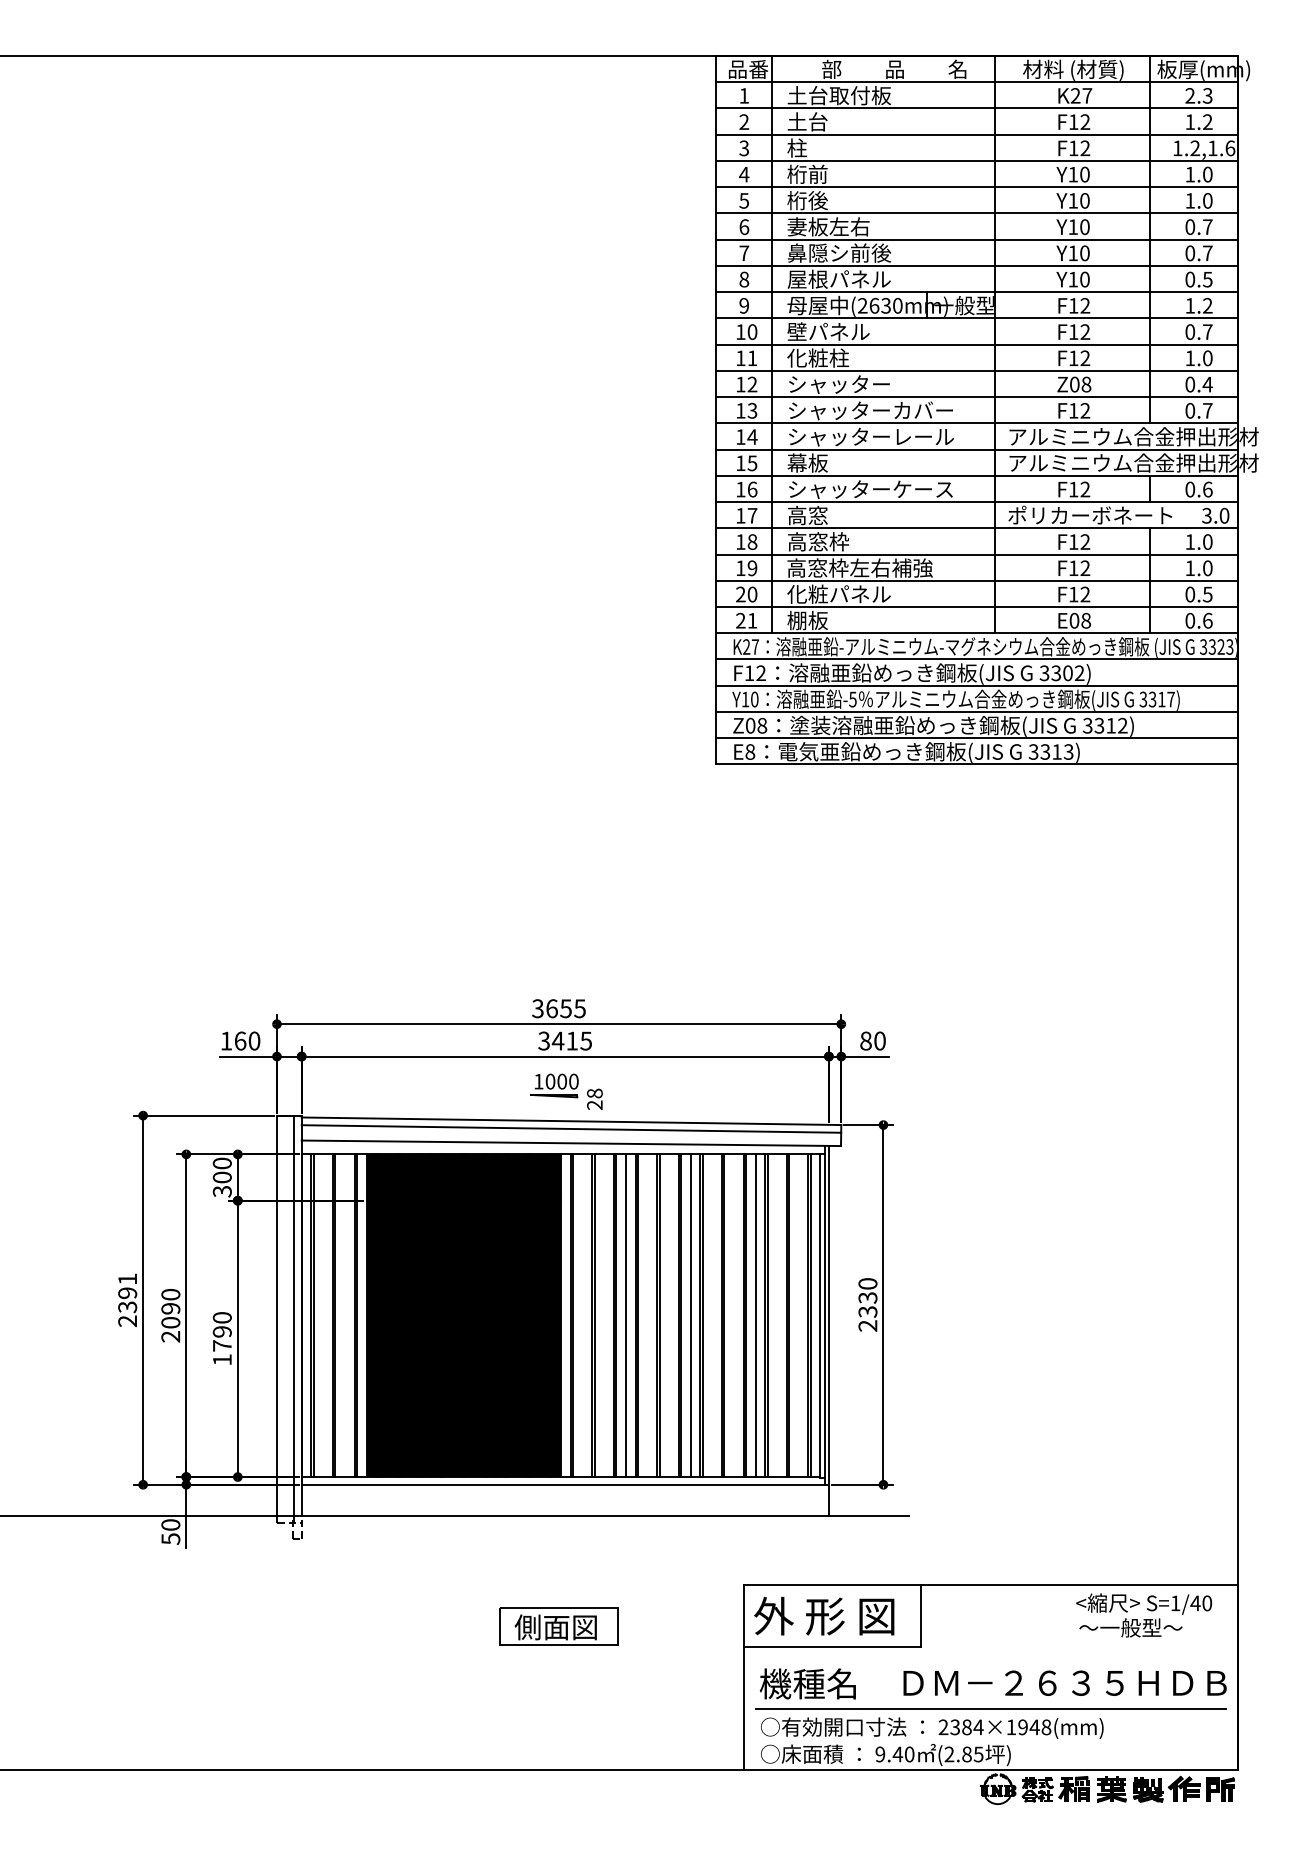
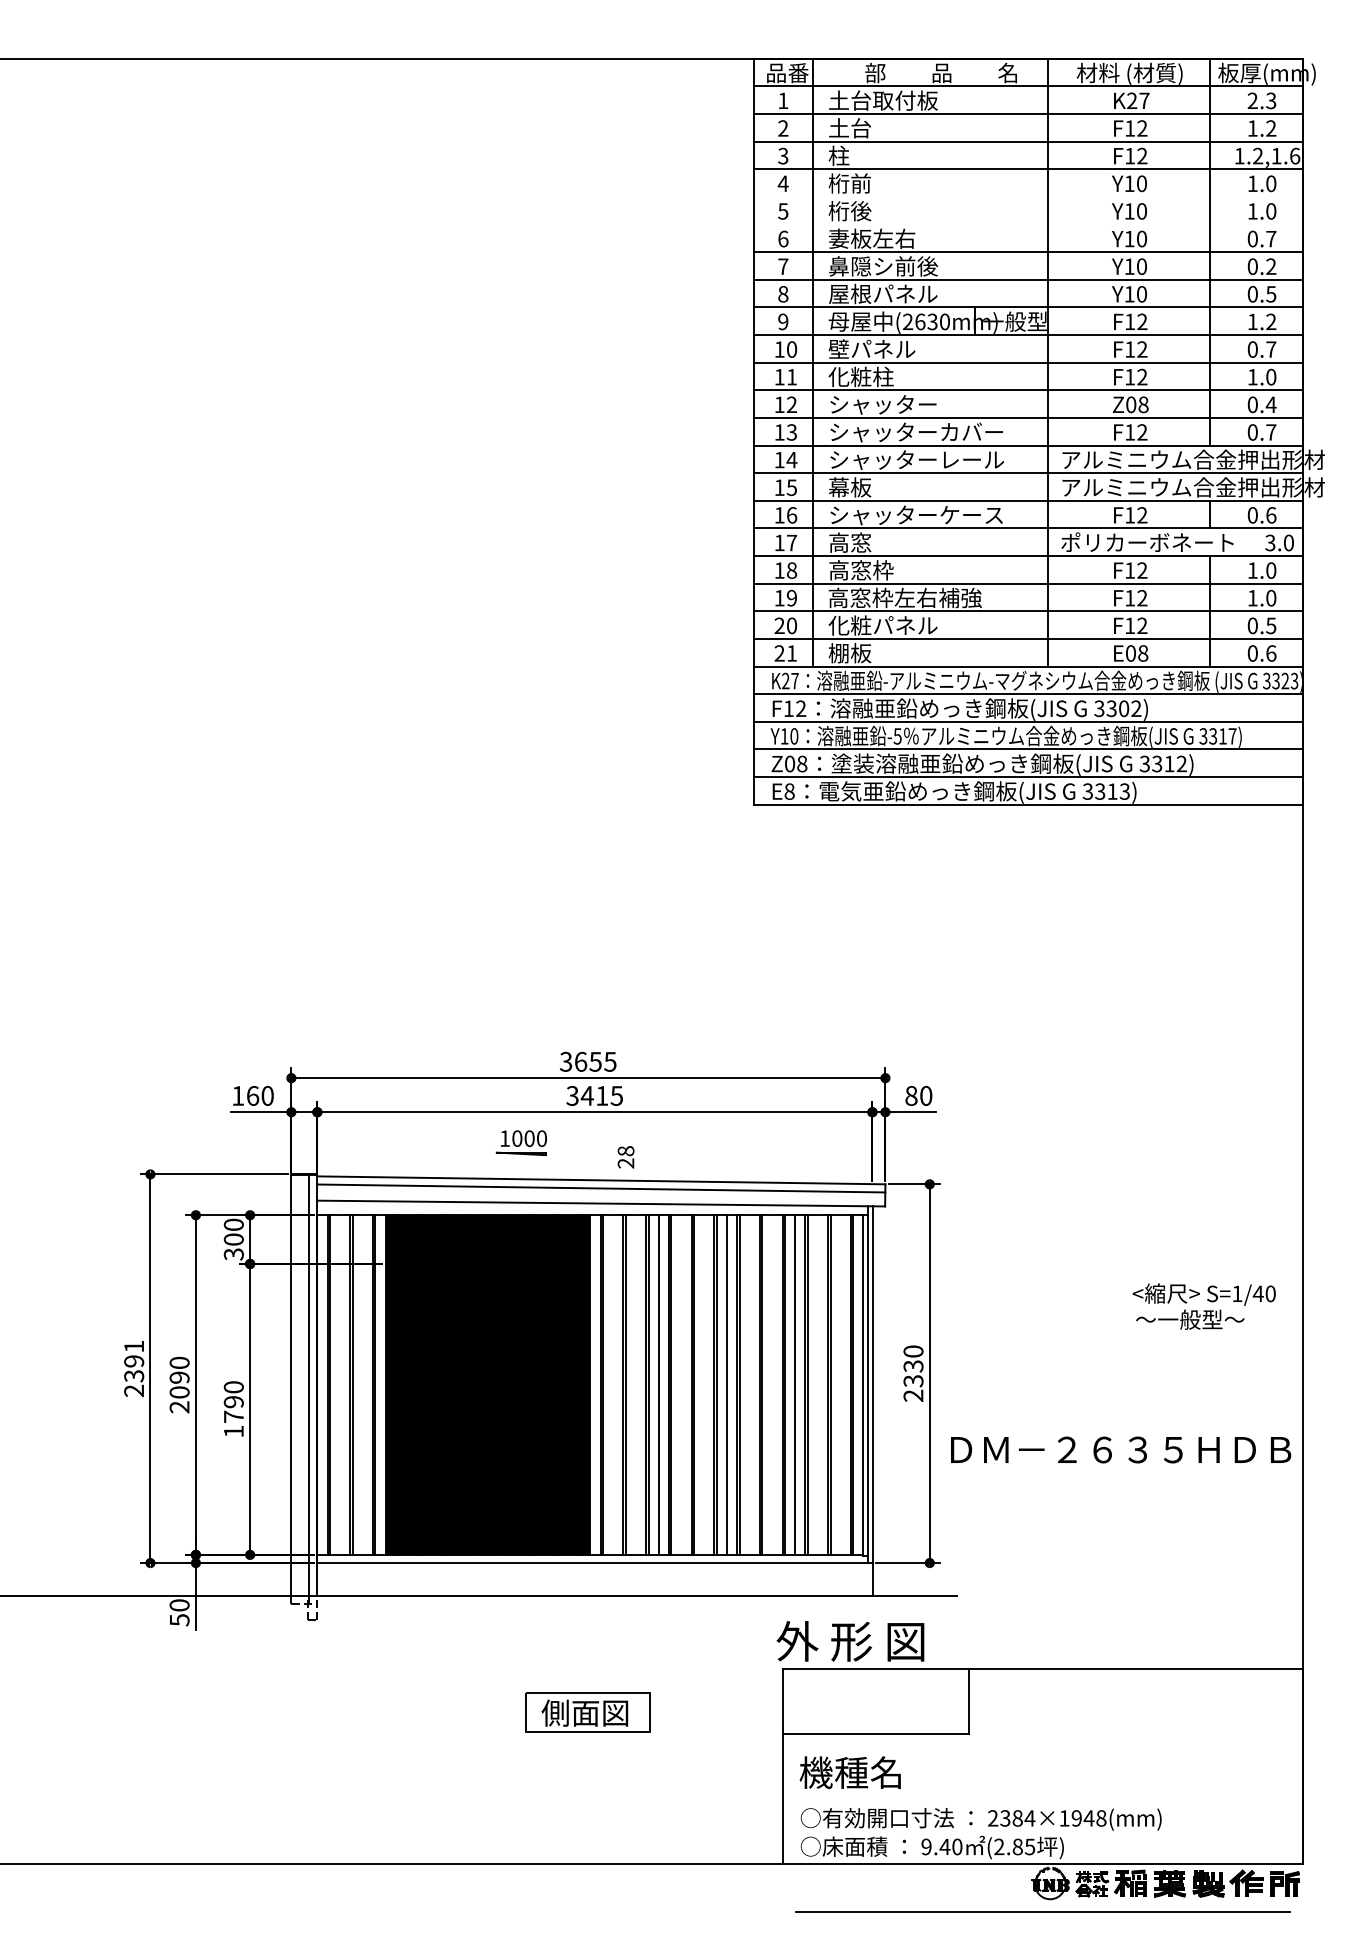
line: (977, 186) -> (1028, 196), removed
line: (977, 213) -> (1028, 224), removed
text: (1208, 253) -> (1271, 266), 0.7 -> 0.2
part: (553, 1086) -> (520, 1143), moved
text: (1143, 1615) -> (1203, 1306), moved
text: (824, 1616) -> (850, 1641), moved
text: (1065, 1682) -> (1121, 1449), moved
line: (990, 1708) -> (1042, 1911), moved

